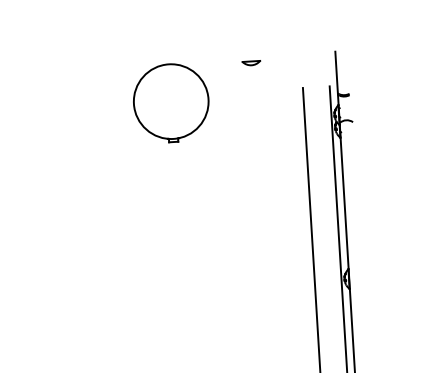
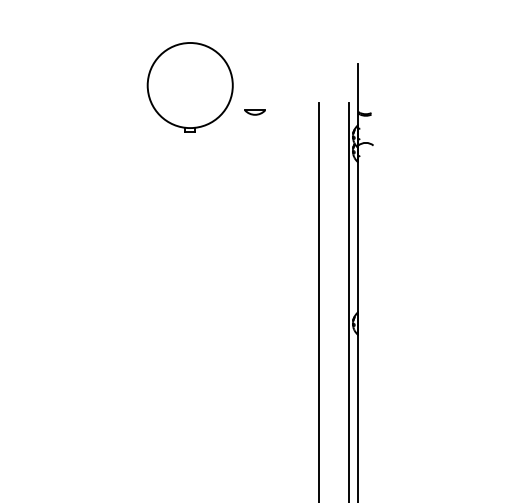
part: (250, 63) -> (254, 112), moved
part: (170, 103) -> (189, 87), moved

